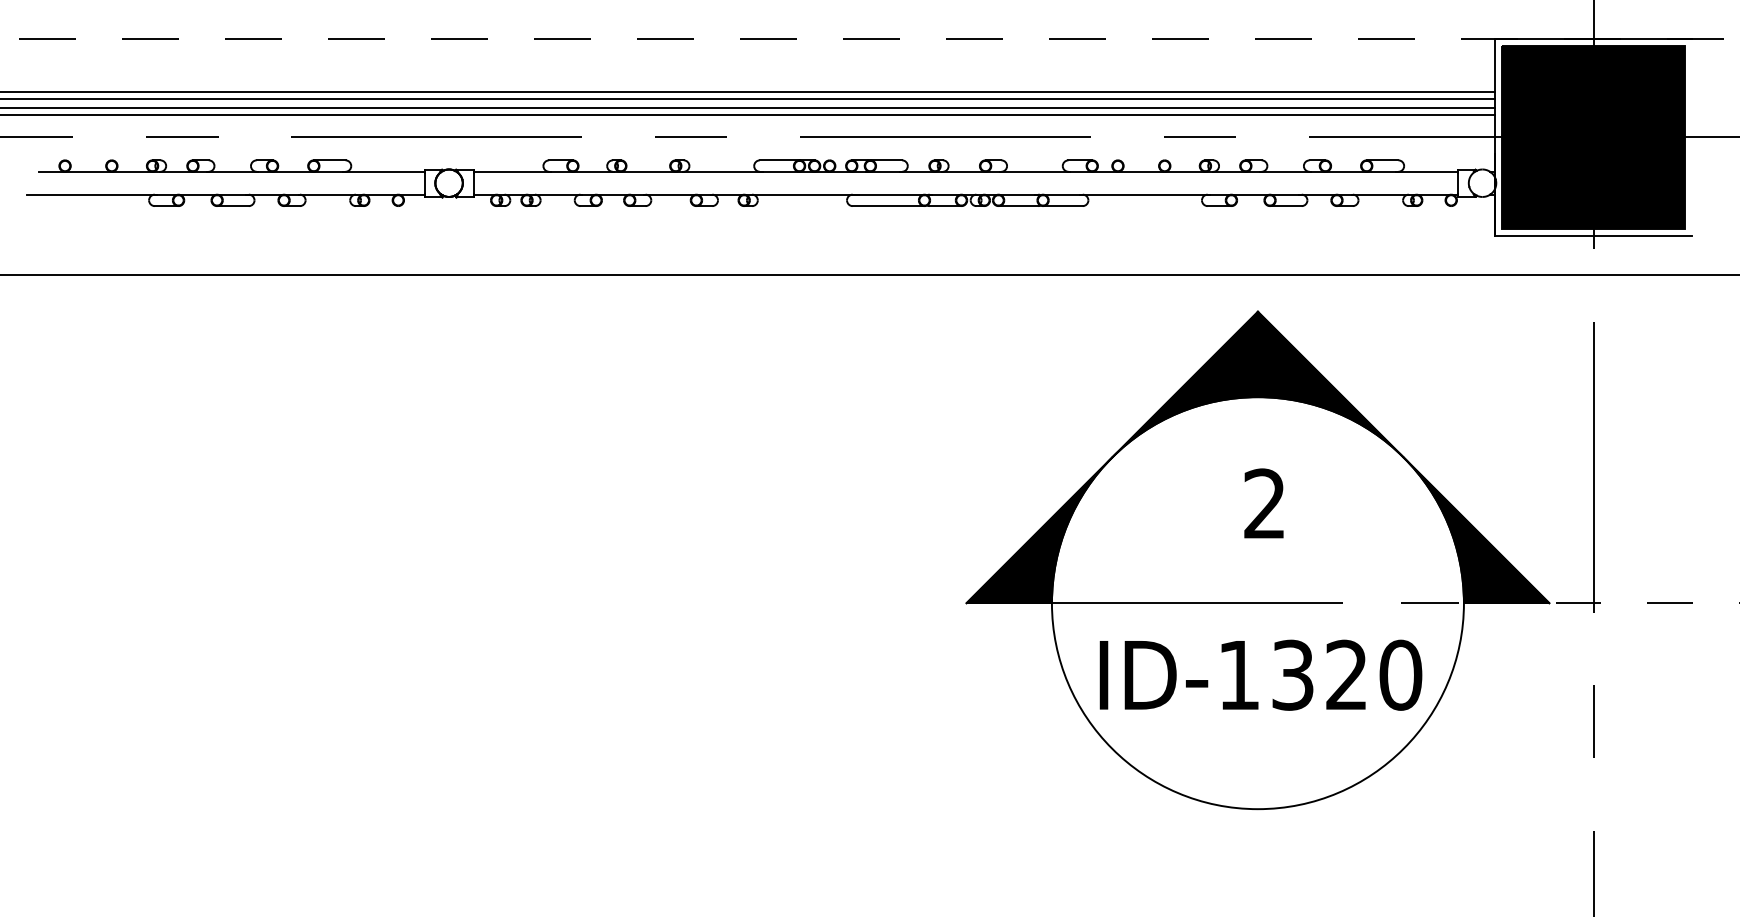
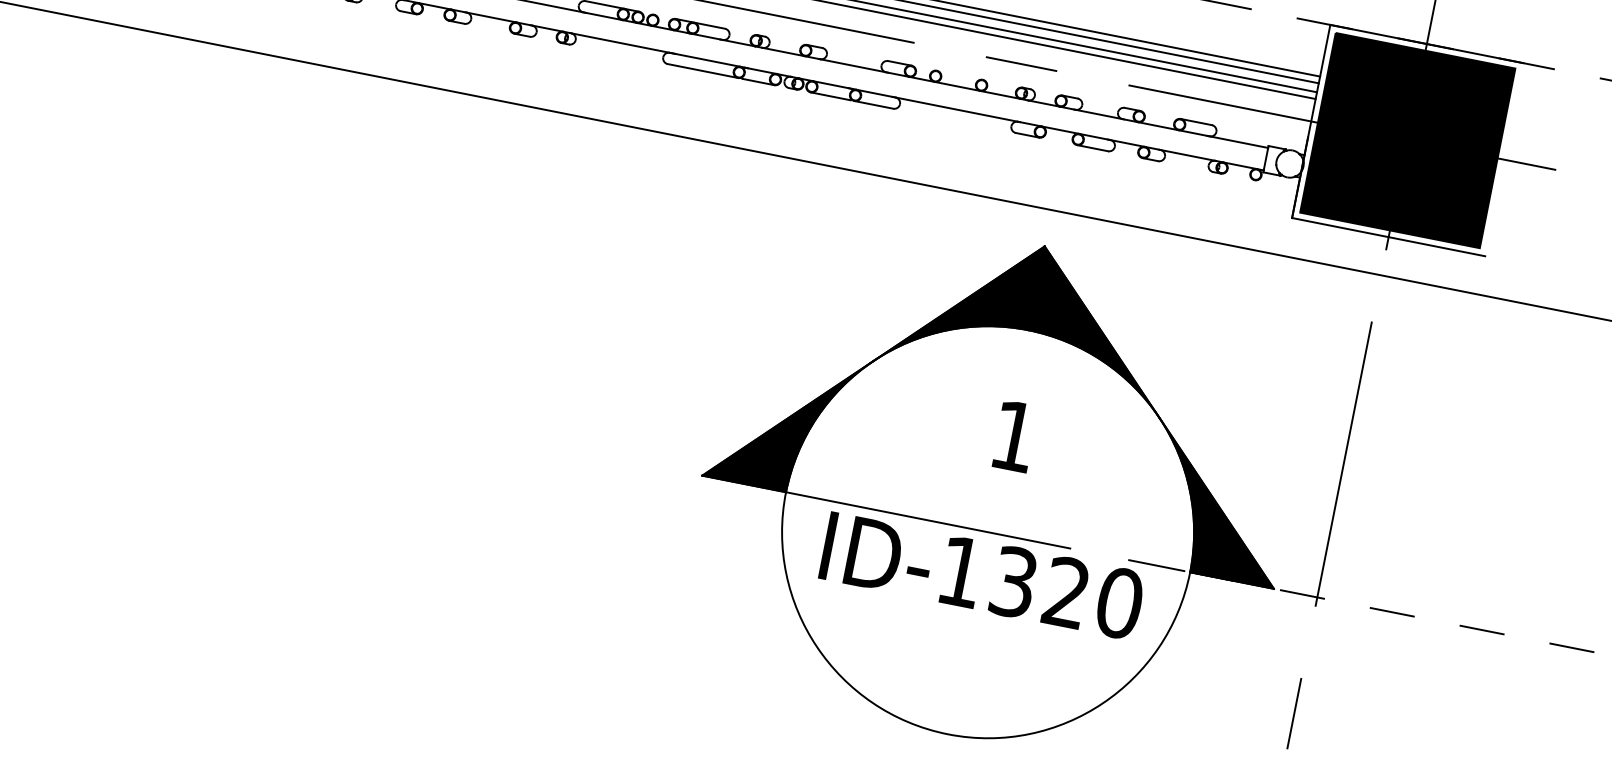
text: (1264, 503) -> (1013, 435), 2 -> 1
text: (1260, 674) -> (982, 575), moved

